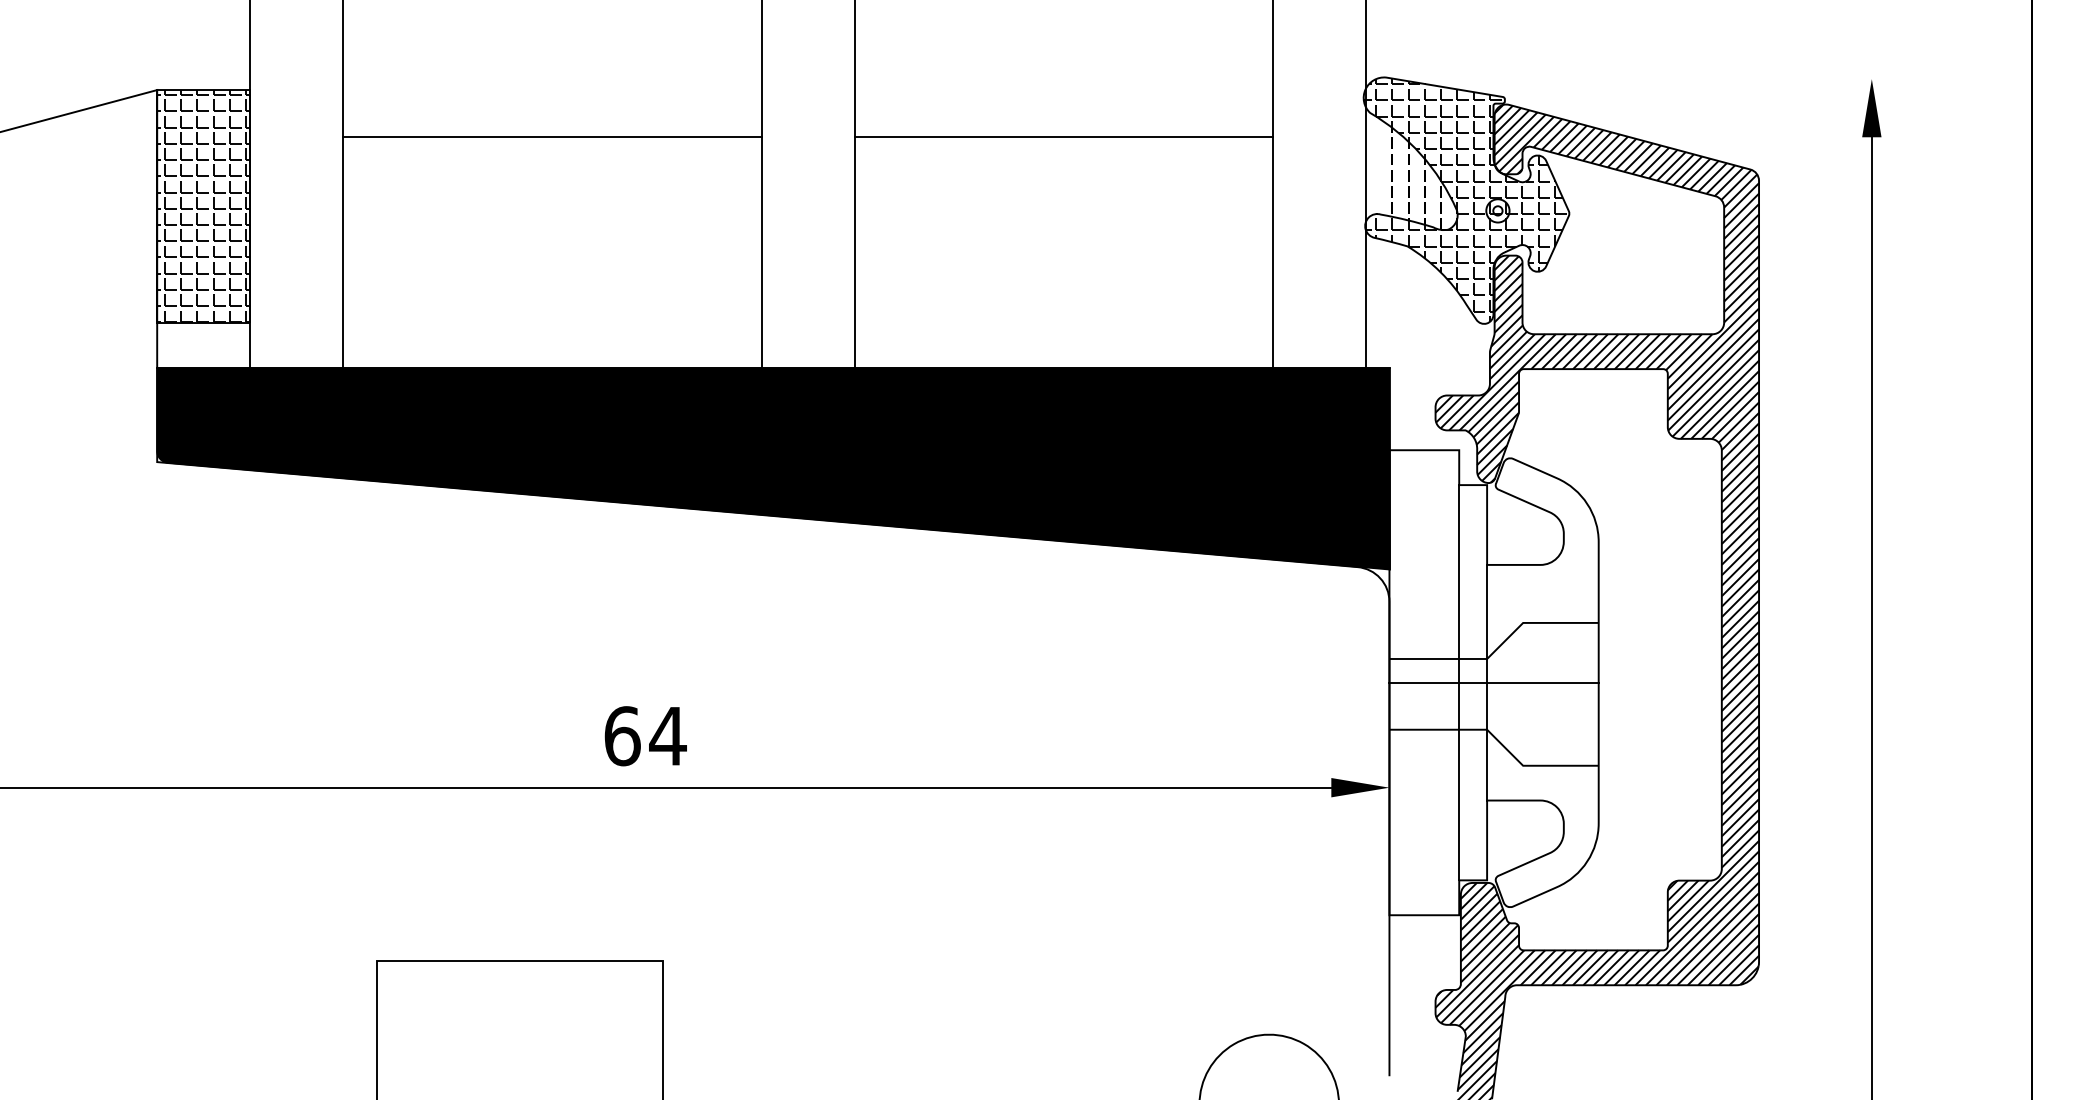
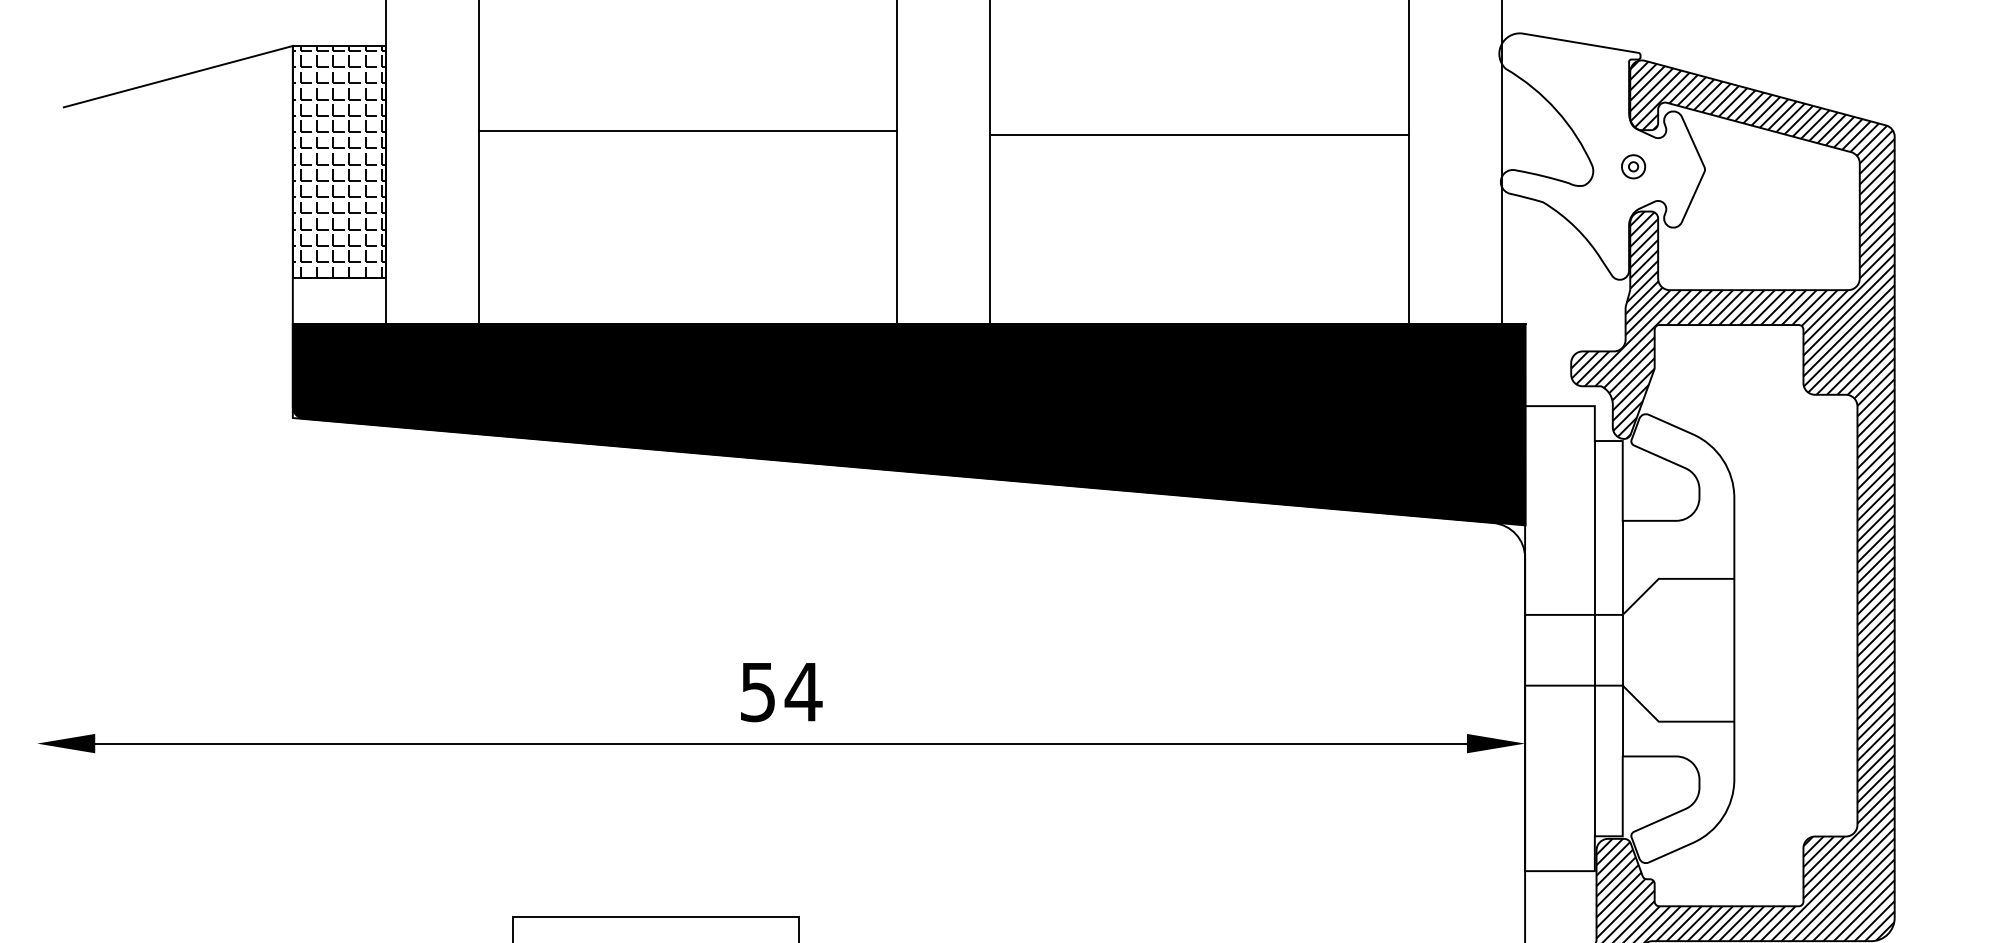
line: (552, 136) -> (688, 131), moved
line: (1063, 136) -> (1199, 135), moved
hatch: (1464, 199) -> (1600, 155), removed
line: (1493, 682) -> (1629, 638), removed
text: (622, 736) -> (758, 692), 64 -> 54

